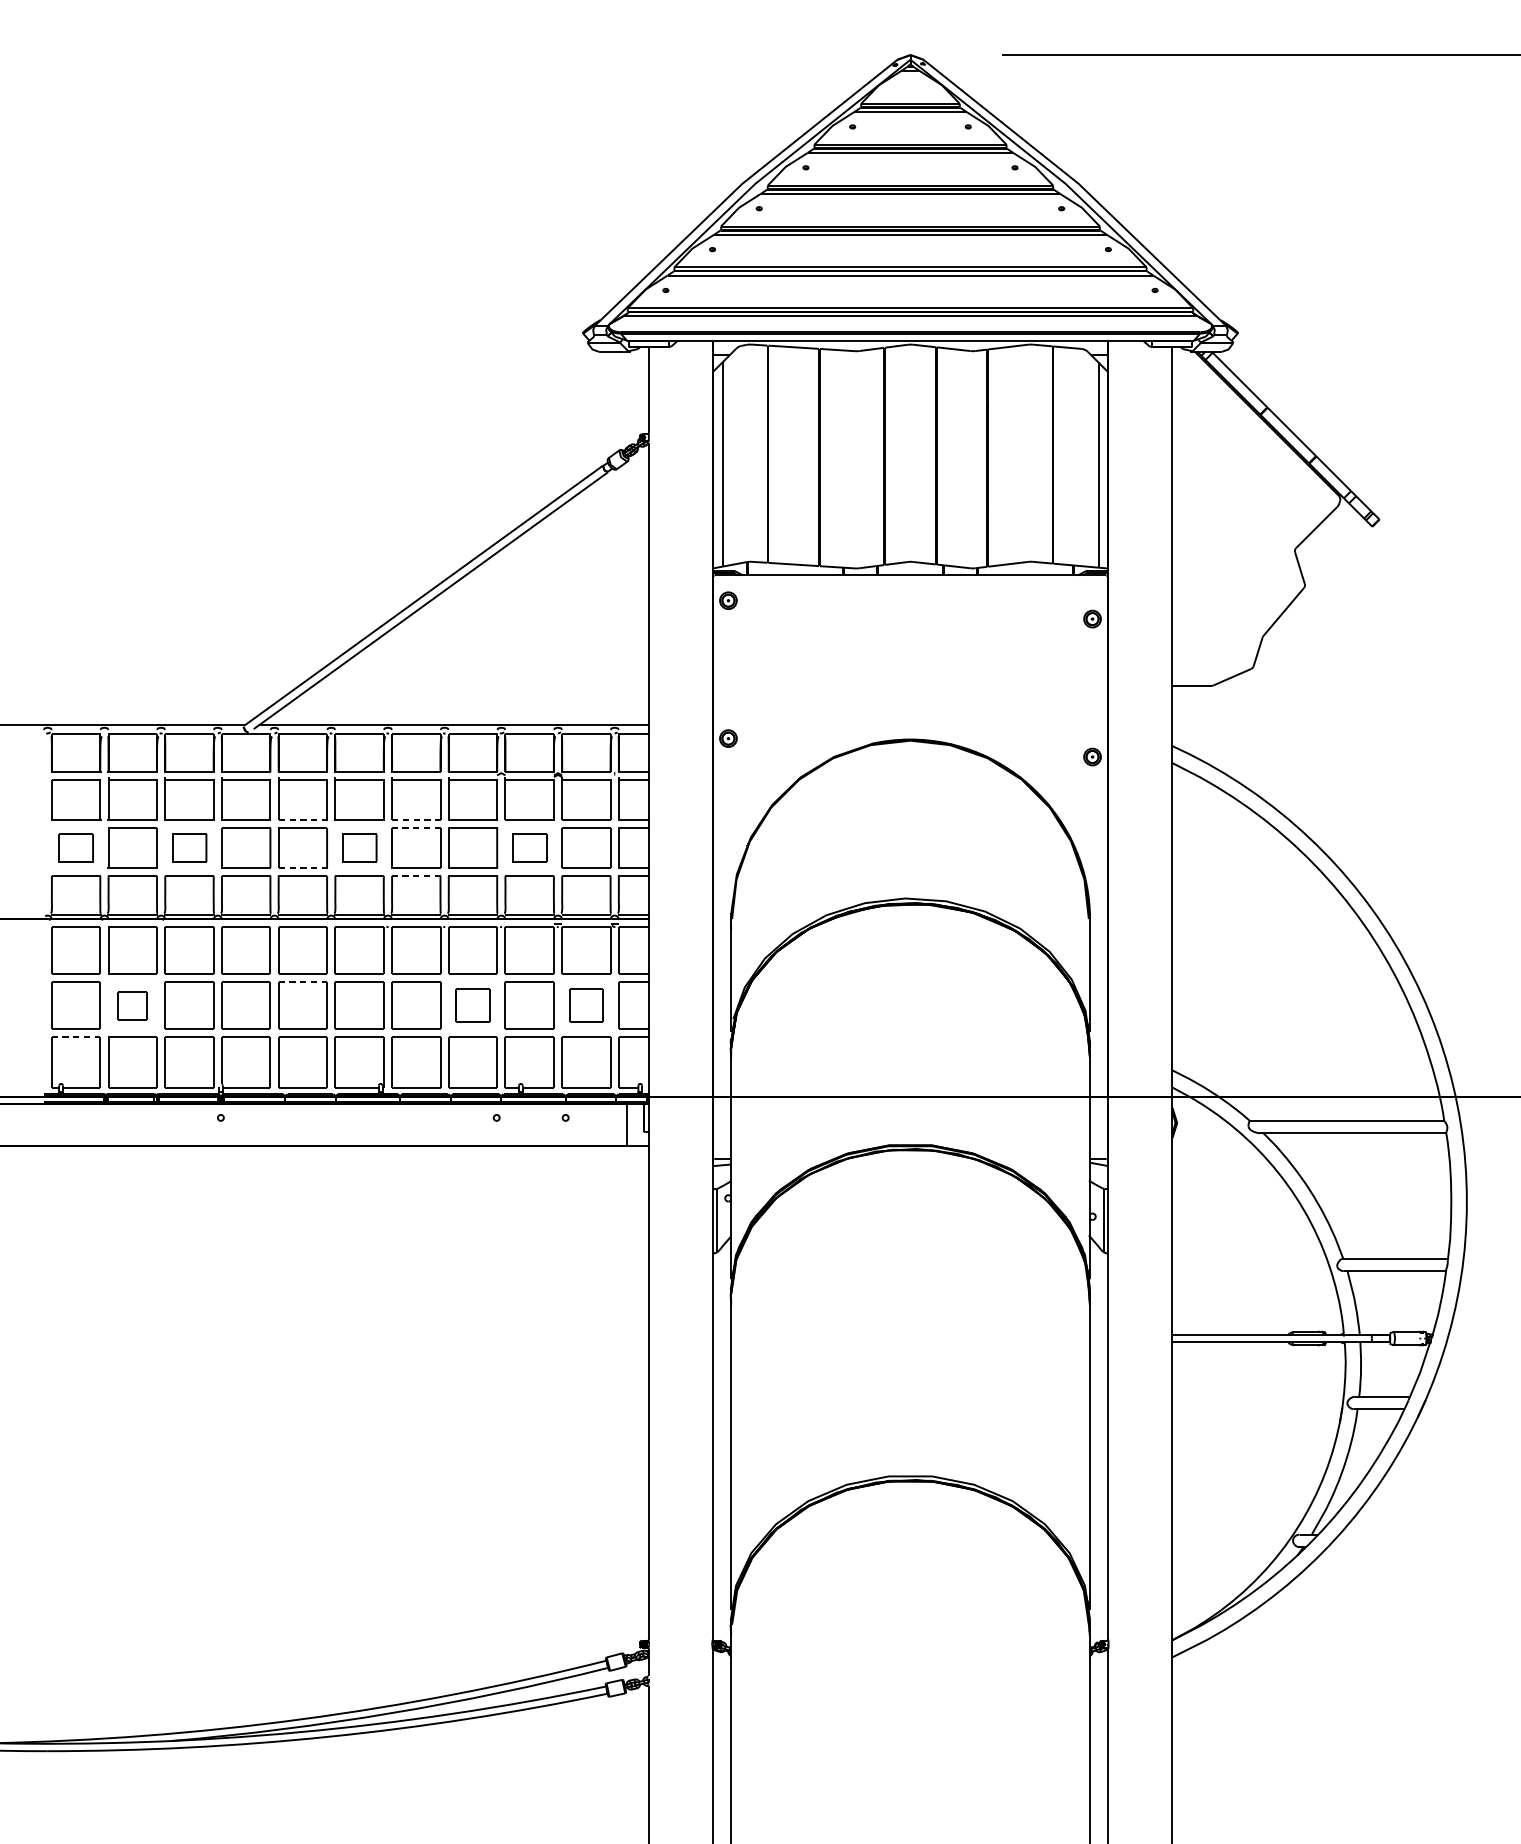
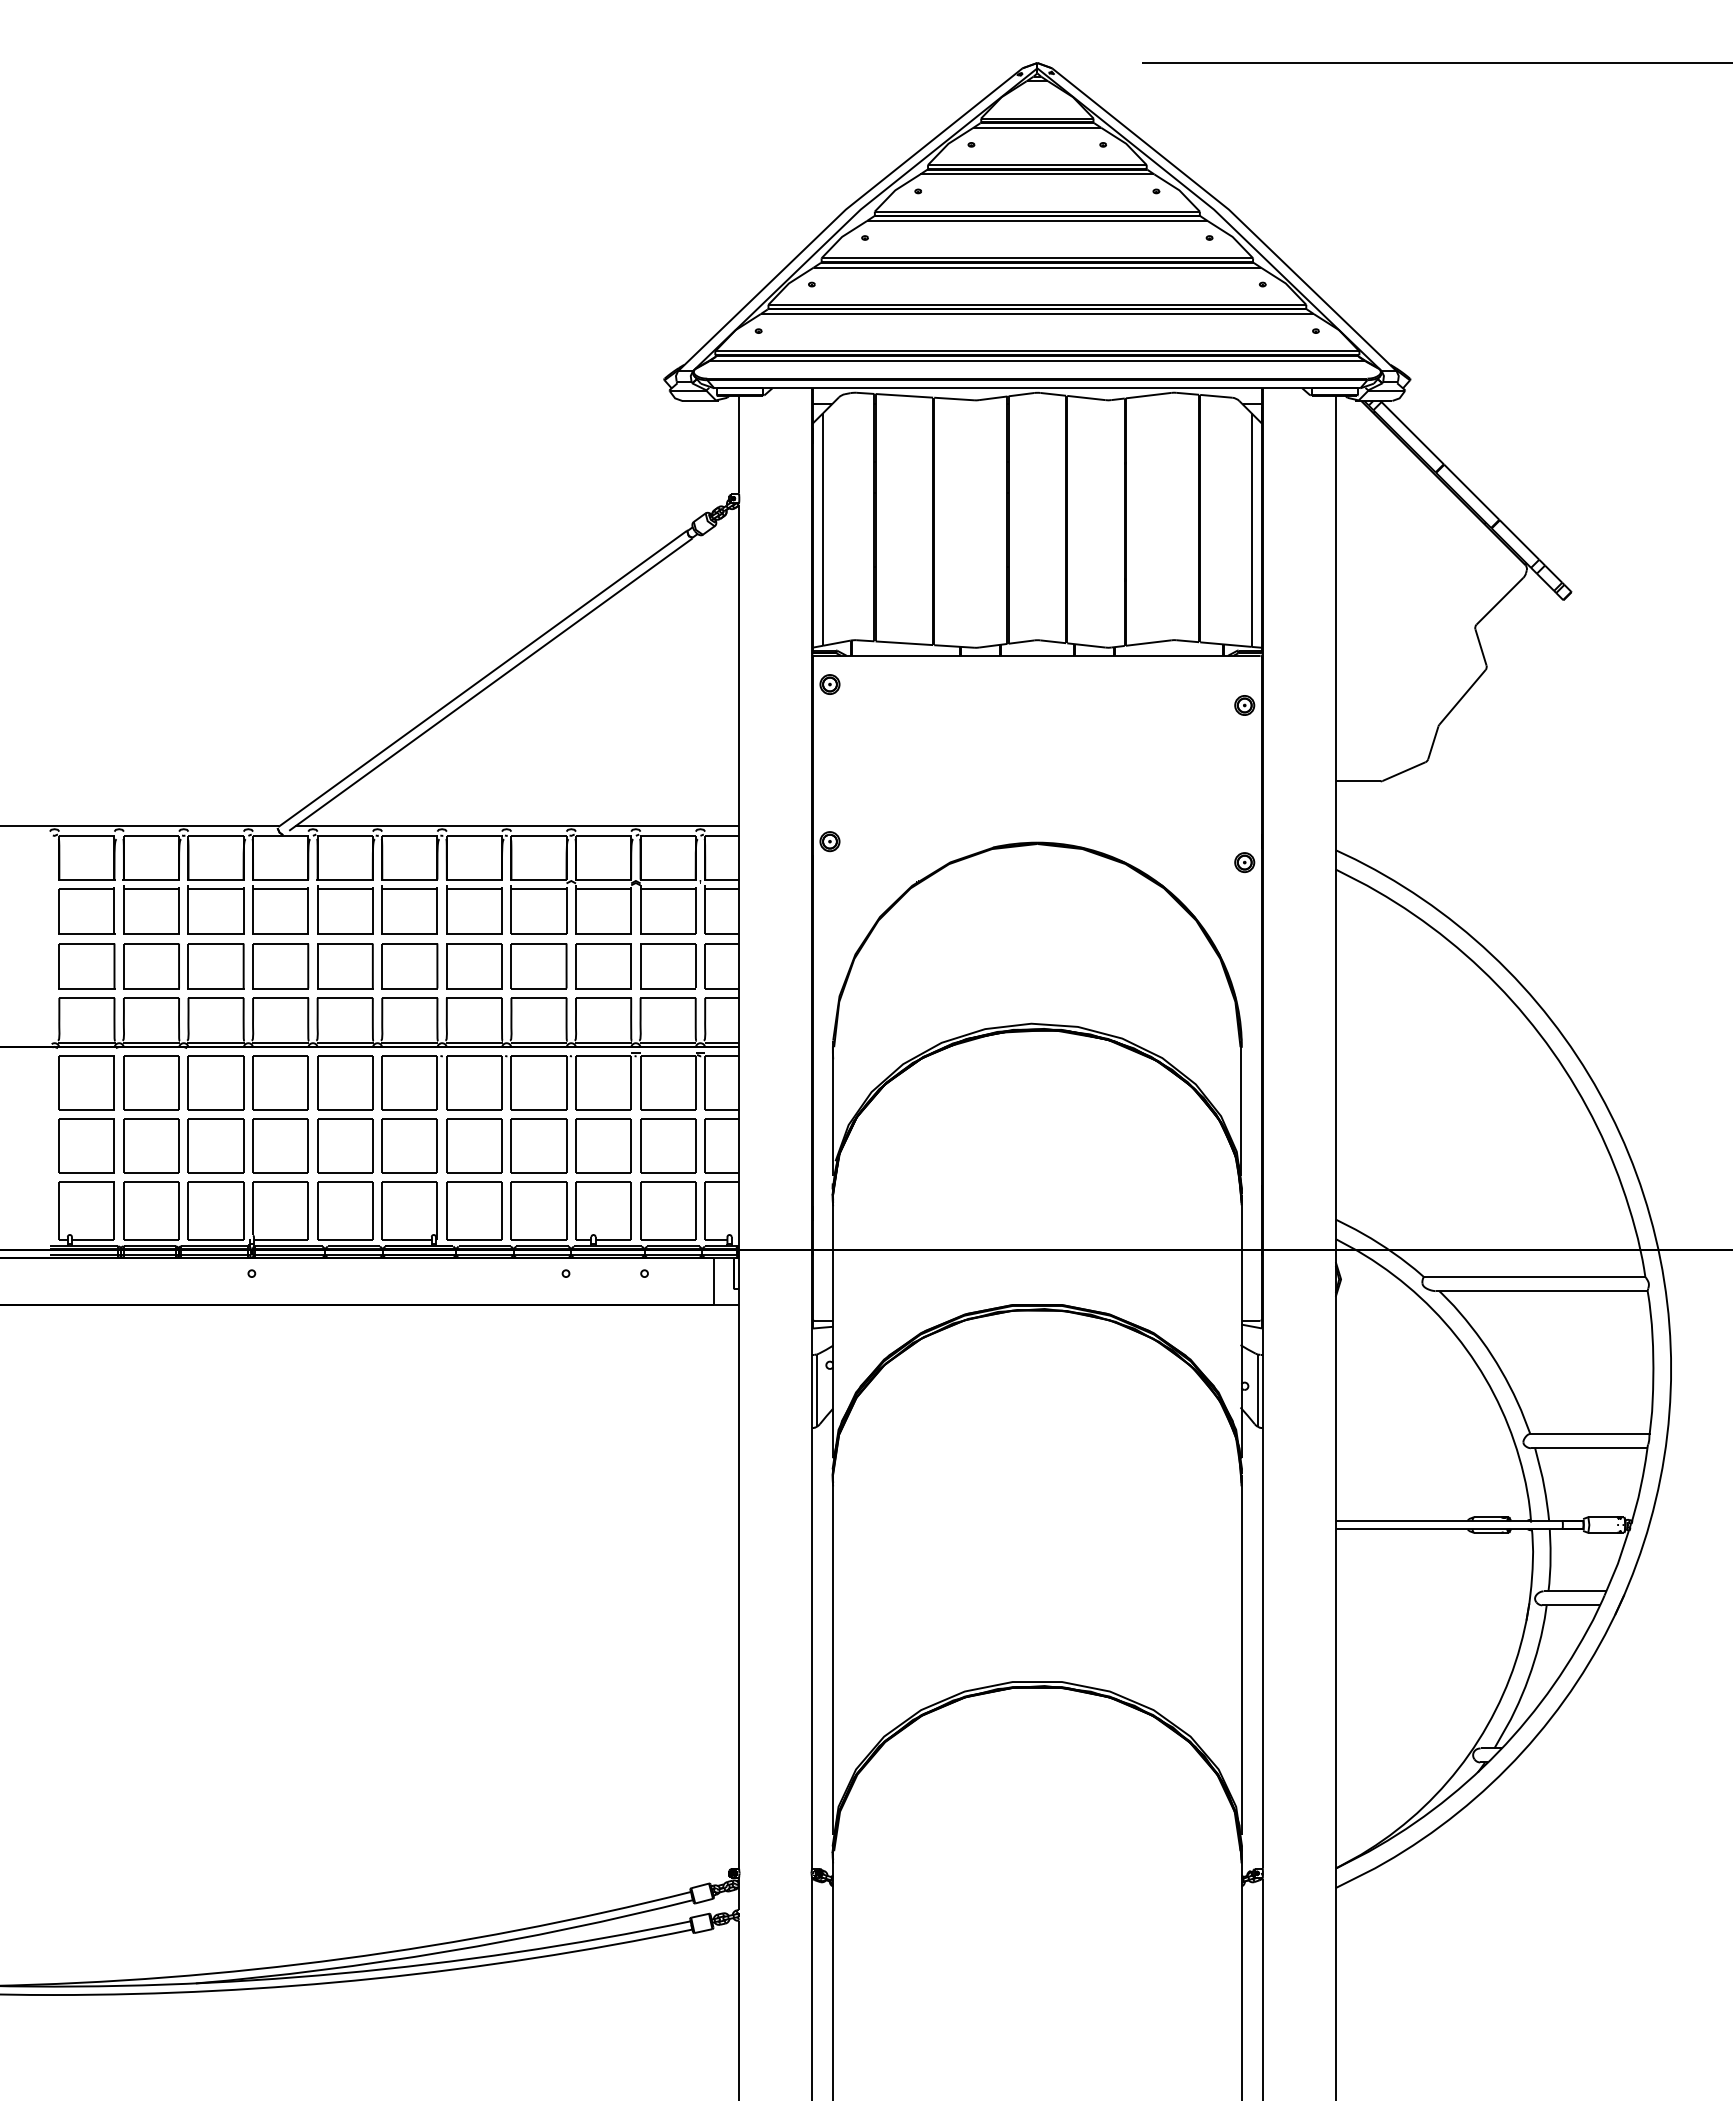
line: (303, 820) -> (345, 934), dashed -> solid
line: (415, 820) -> (473, 934), dashed -> solid
line: (416, 828) -> (474, 943), dashed -> solid
part: (75, 848) -> (86, 966), size x1.43
part: (188, 848) -> (215, 966), size x1.43
part: (359, 848) -> (409, 966), size x1.43
part: (529, 848) -> (603, 966), size x1.43
line: (303, 867) -> (345, 988), dashed -> solid
line: (416, 875) -> (474, 997), dashed -> solid
line: (303, 982) -> (345, 1119), dashed -> solid
part: (132, 1005) -> (151, 1145), size x1.67
part: (472, 1005) -> (538, 1145), size x1.43
part: (586, 1005) -> (668, 1145), size x1.43
line: (75, 1037) -> (86, 1182), dashed -> solid

